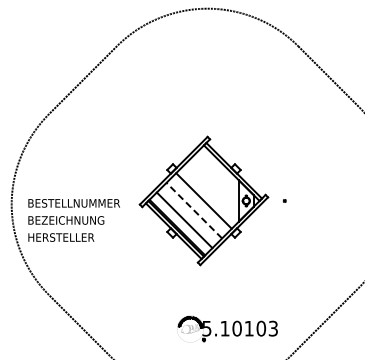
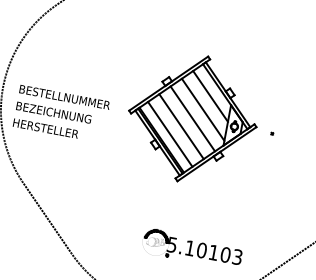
line: (217, 175) -> (210, 96), added
line: (212, 189) -> (203, 109), added
line: (193, 210) -> (180, 126), dashed -> solid

